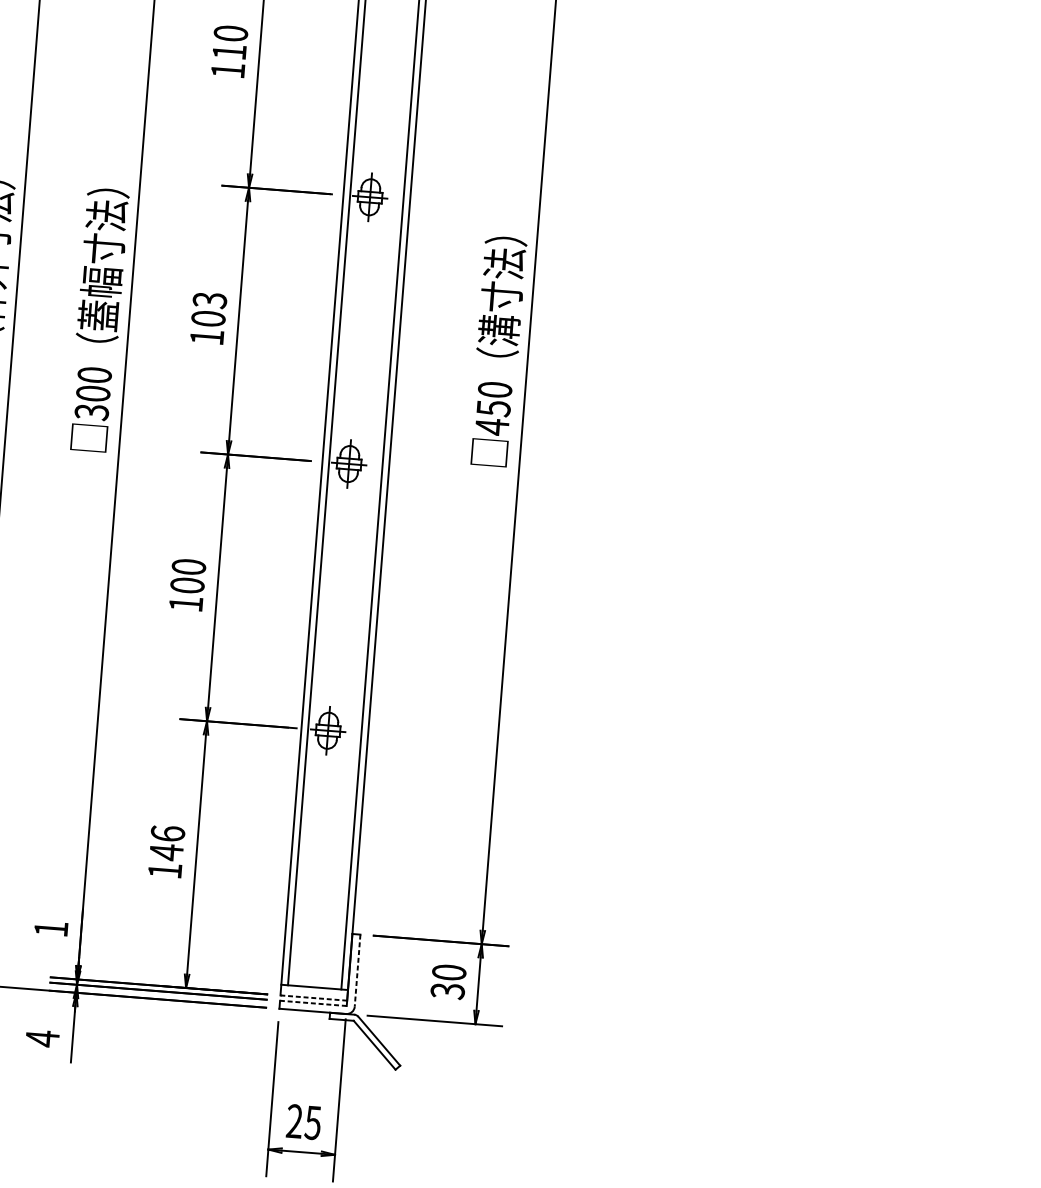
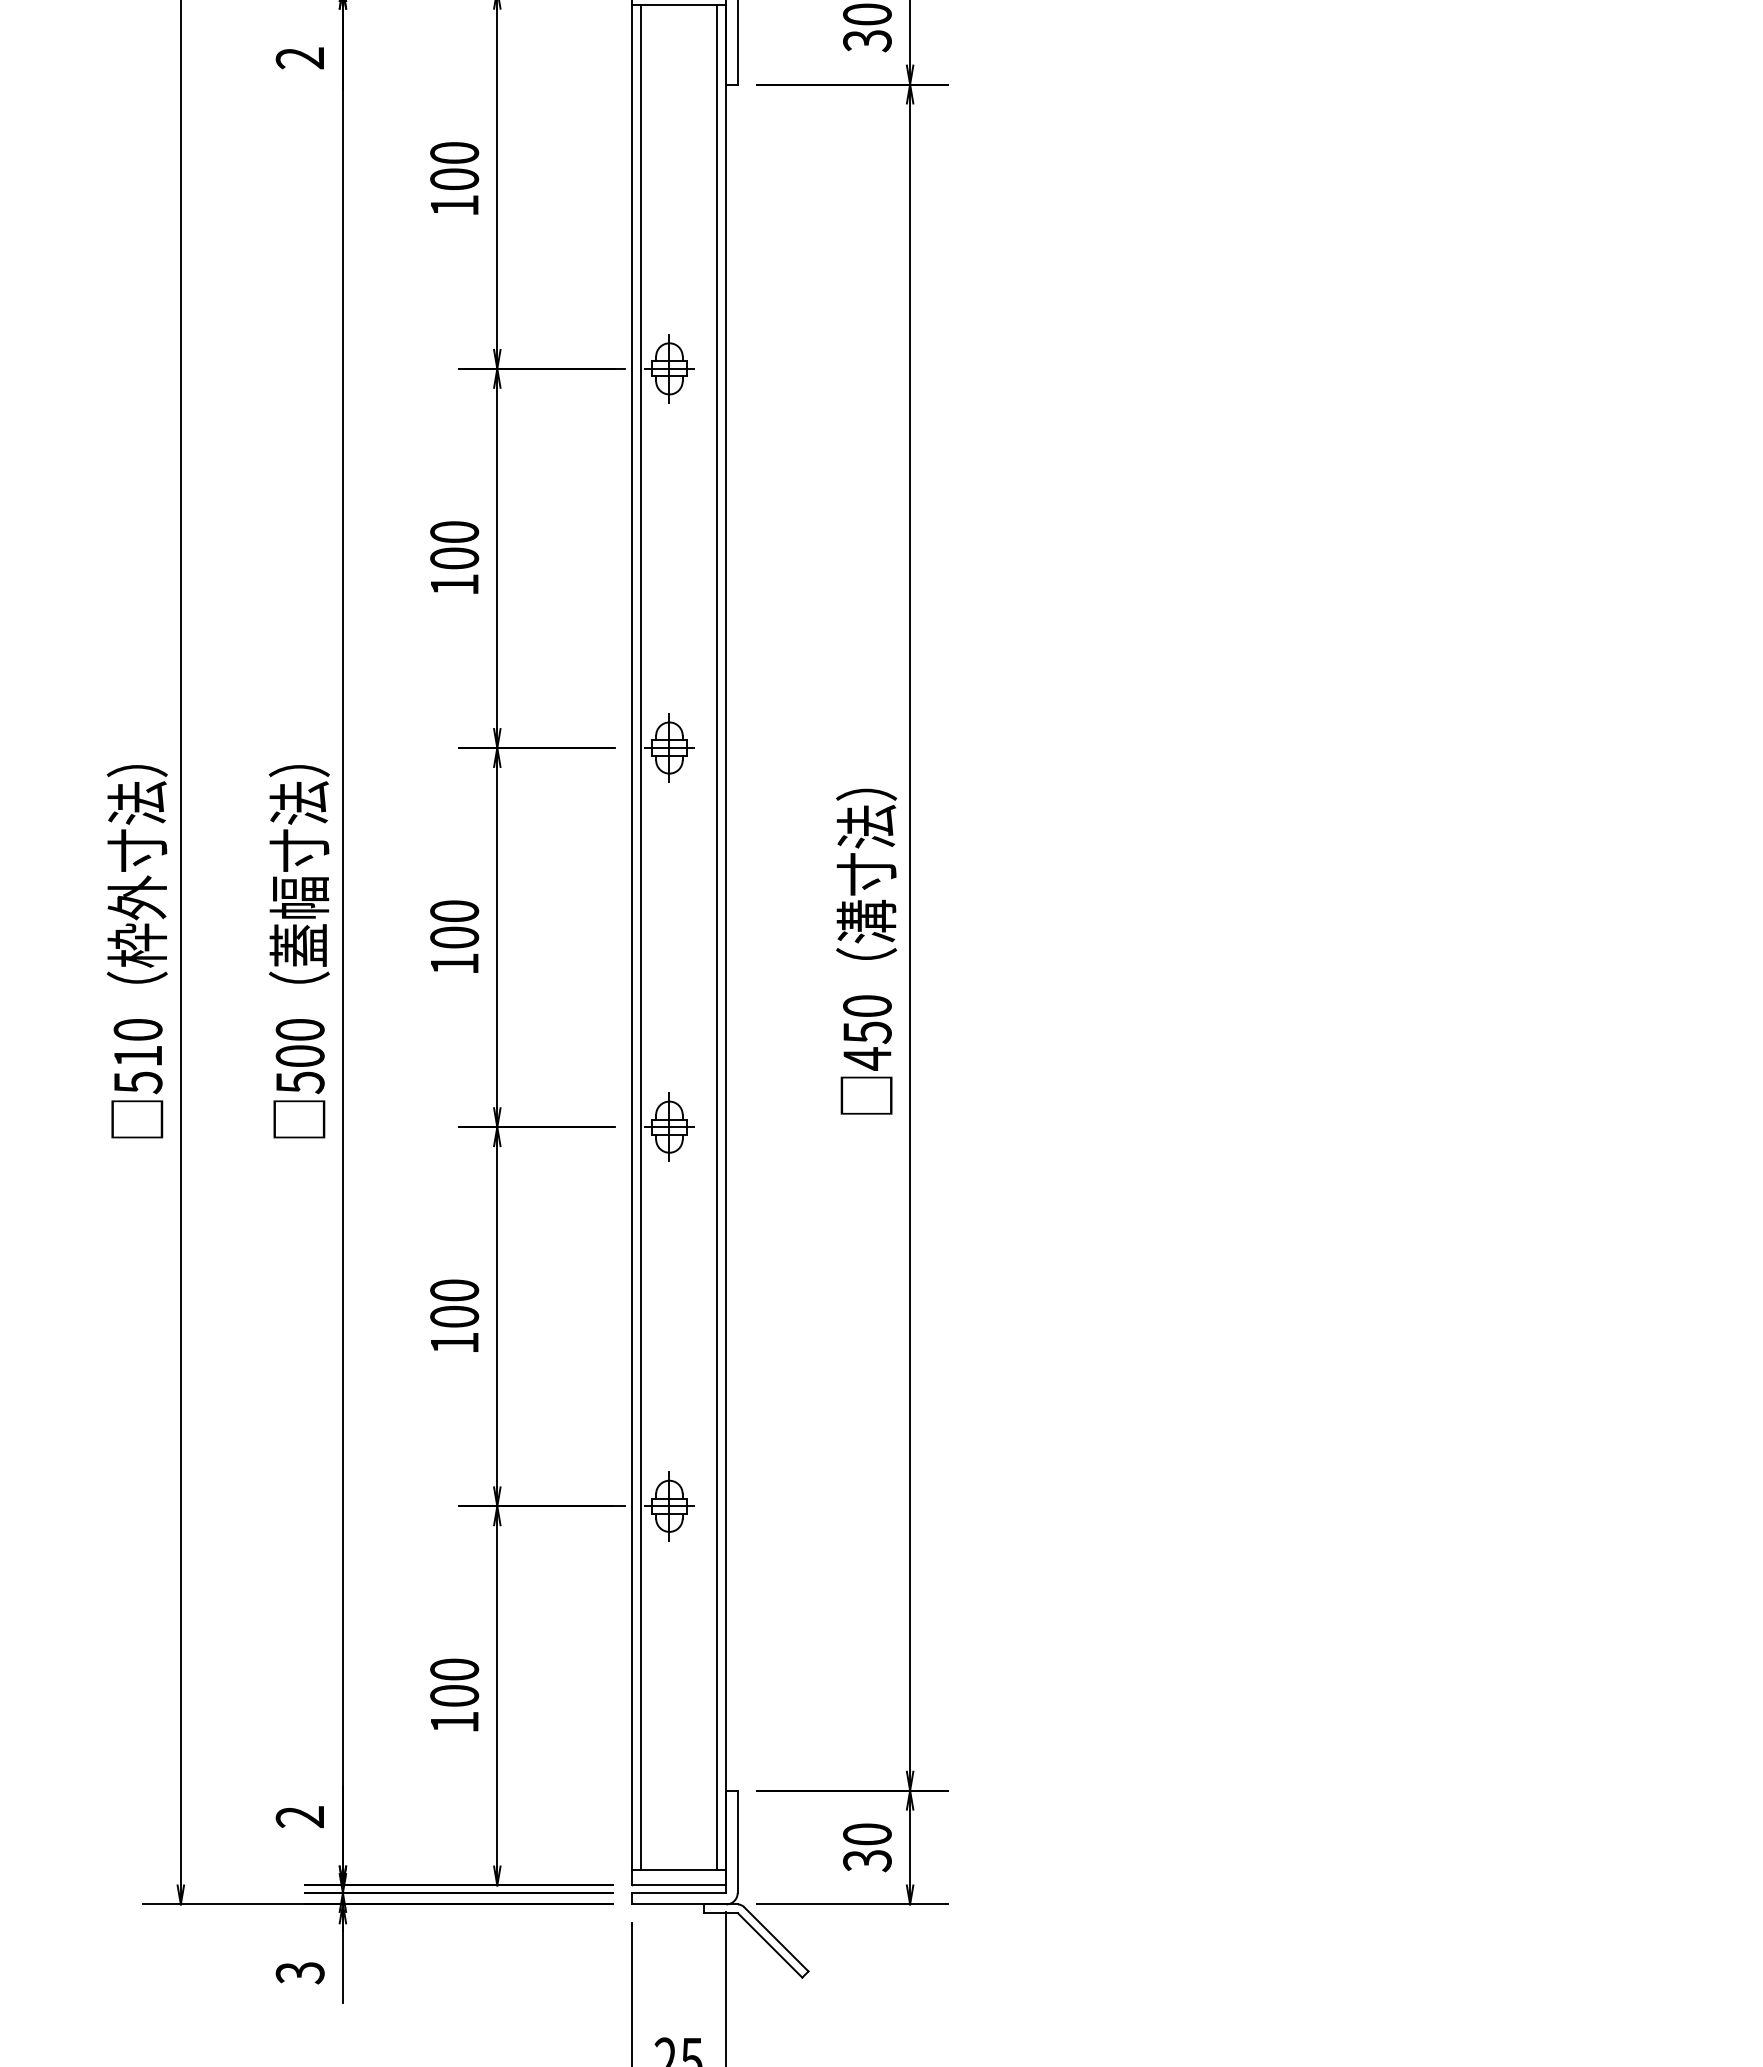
text: (229, 52) -> (454, 558), 110 -> 100
text: (209, 300) -> (454, 911), 103 -> 100
text: (91, 412) -> (299, 1082), 300 -> 500
text: (167, 843) -> (454, 1683), 146 -> 100
text: (50, 929) -> (299, 1817), 1 -> 2
line: (357, 971) -> (737, 1842), dashed -> solid
line: (313, 998) -> (678, 1885), dashed -> solid
line: (313, 1003) -> (678, 1893), dashed -> solid
text: (42, 1038) -> (299, 1973), 4 -> 3

